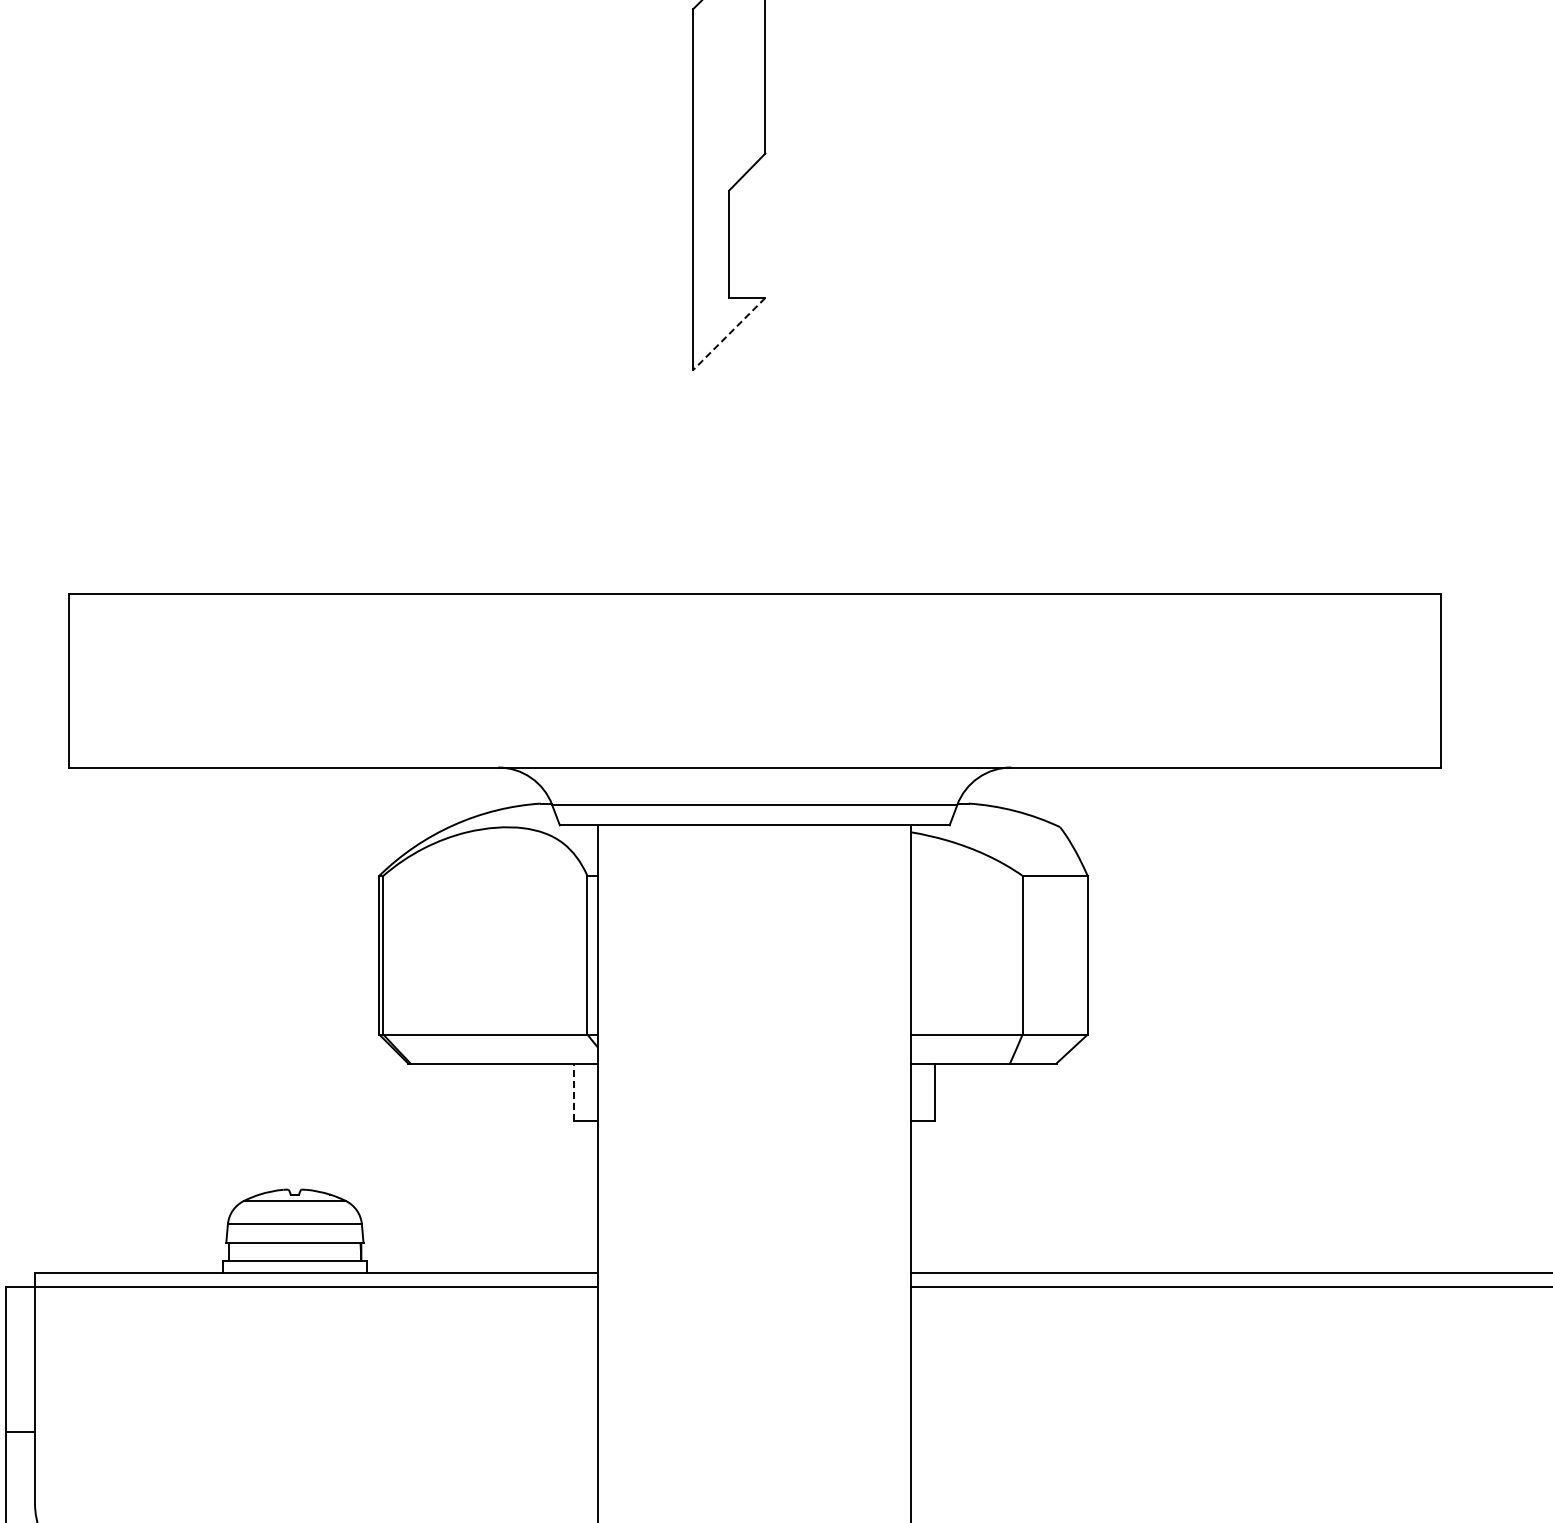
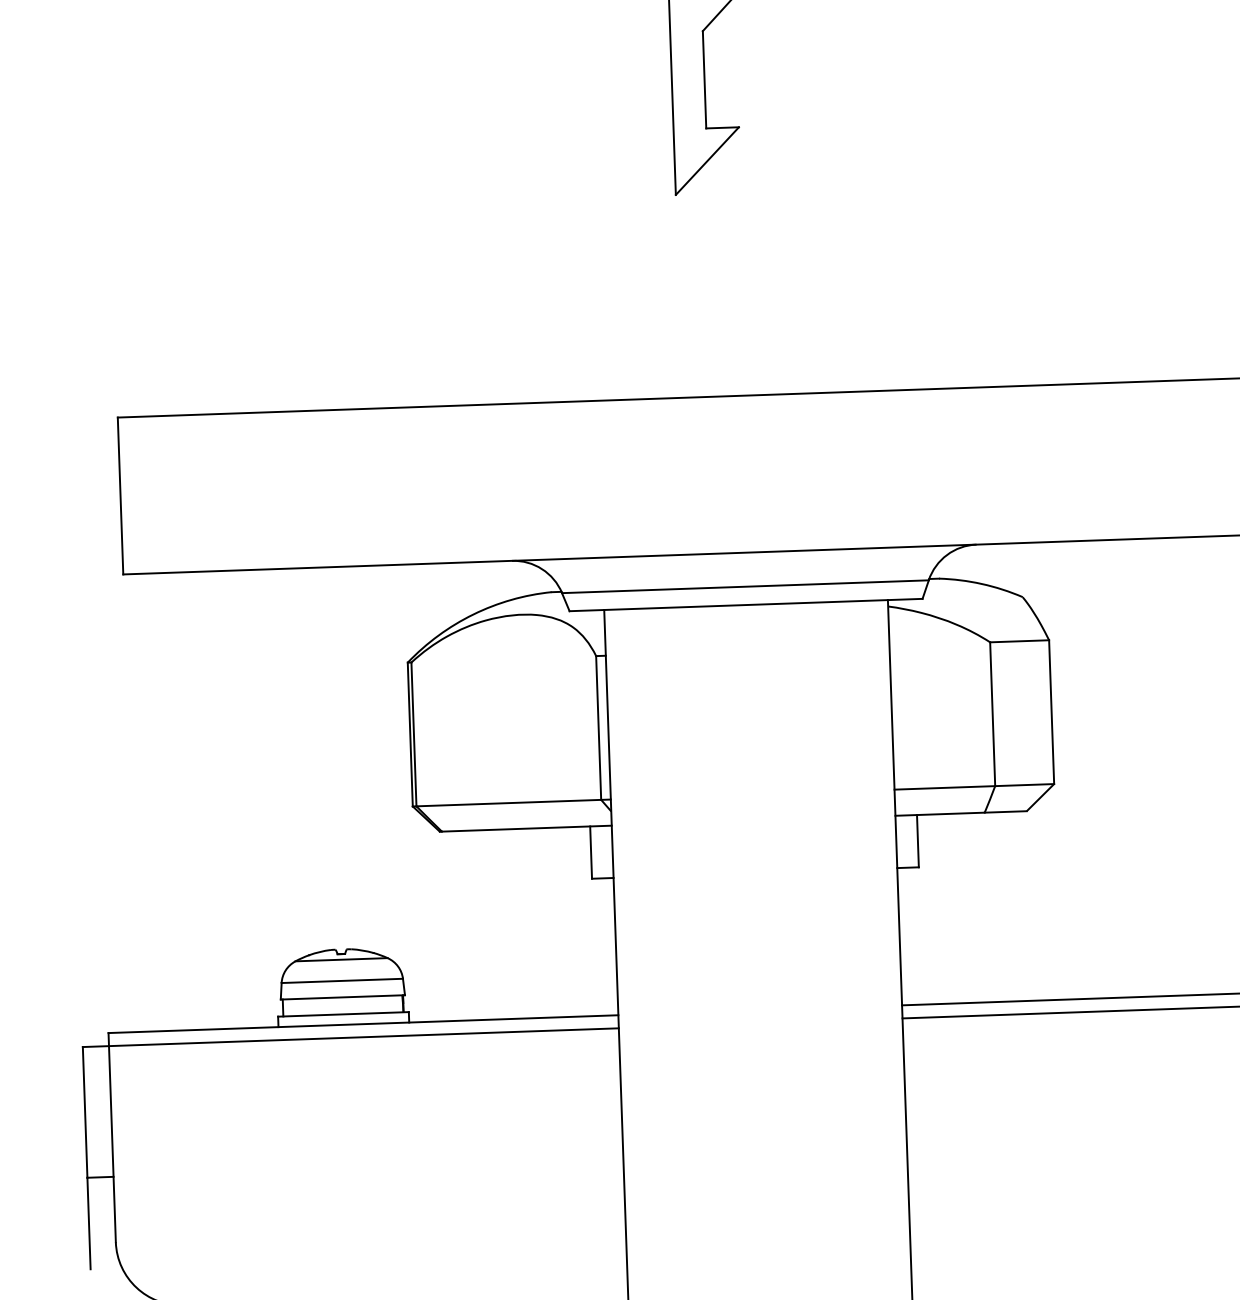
line: (728, 334) -> (706, 161), dashed -> solid
line: (574, 1092) -> (591, 852), dashed -> solid

